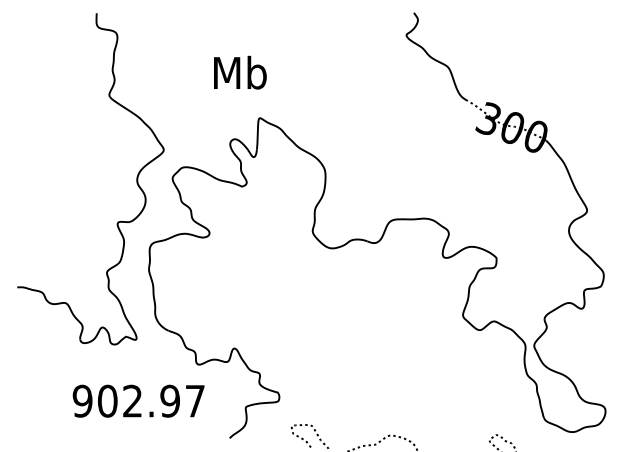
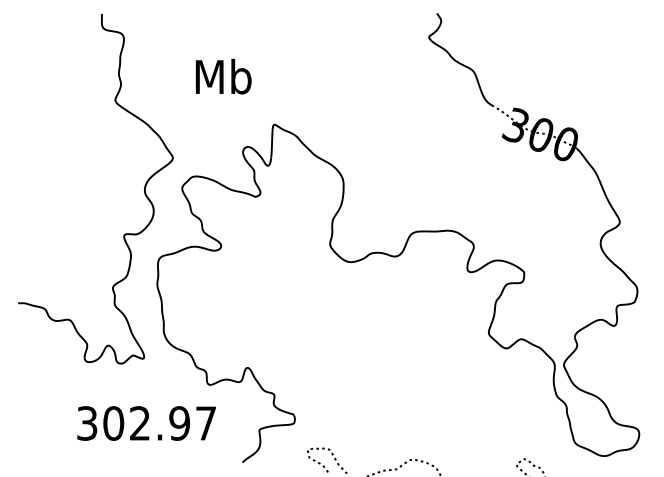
text: (240, 72) -> (223, 76), moved
text: (81, 401) -> (86, 423), 902.97 -> 302.97

